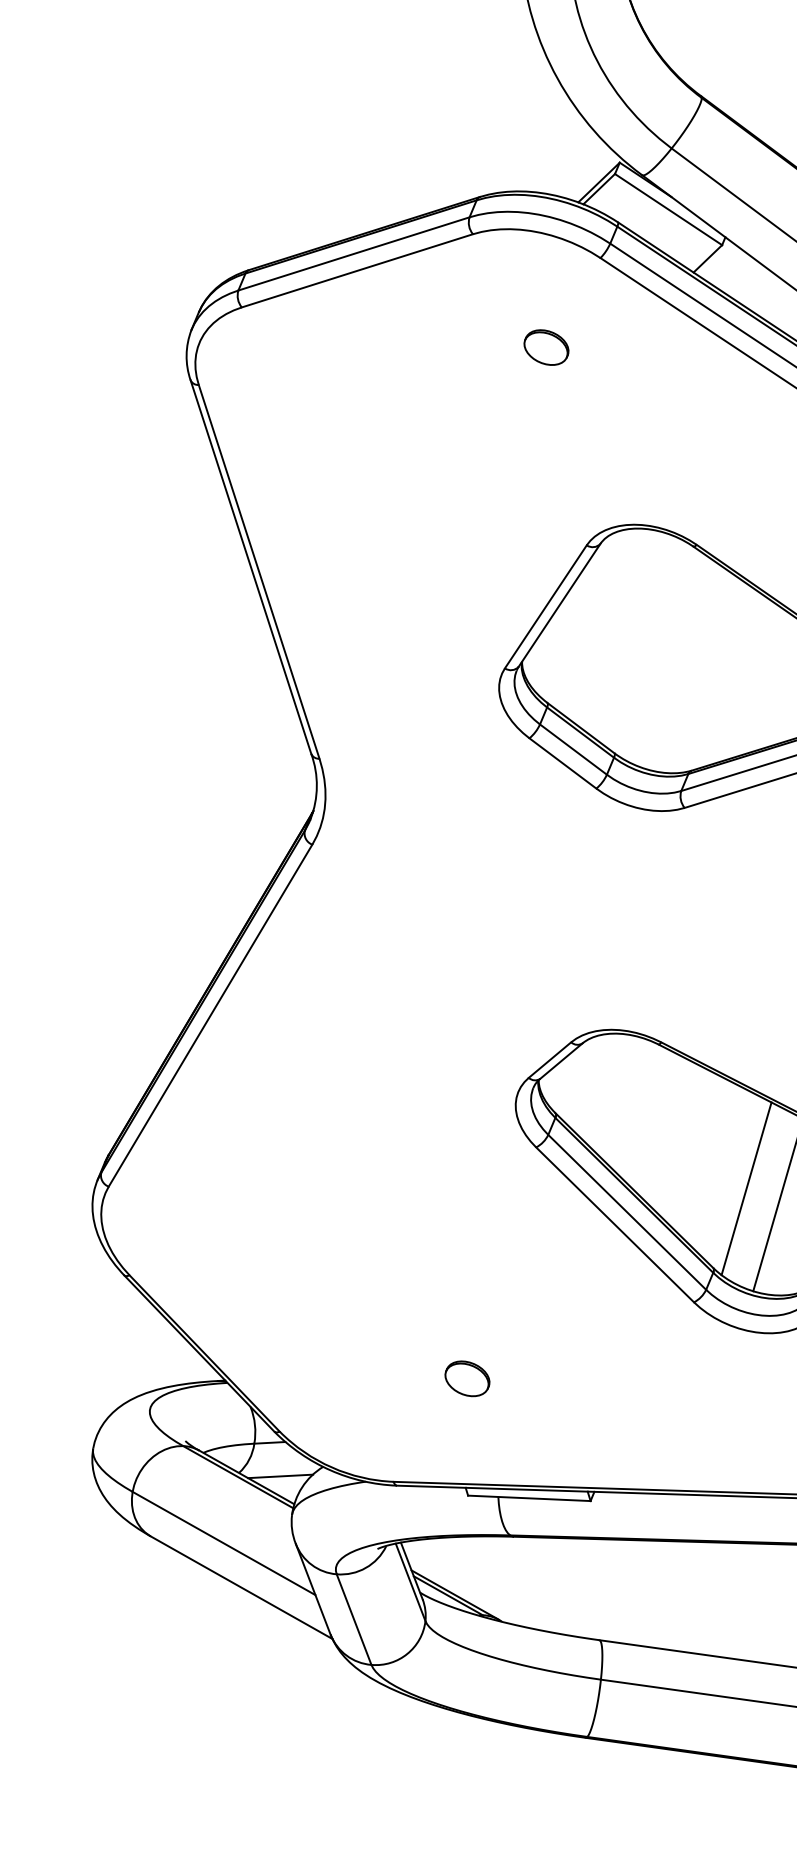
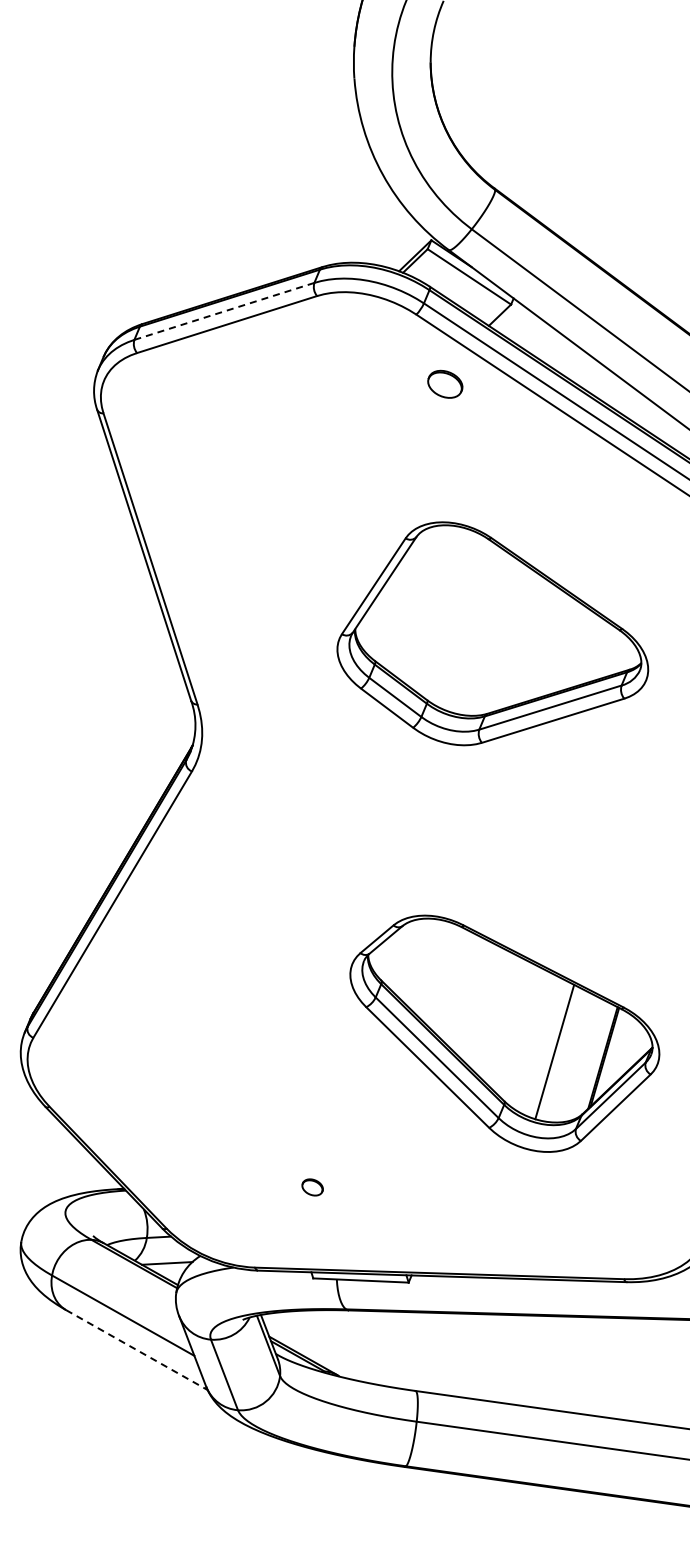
line: (354, 254) -> (224, 311), solid -> dashed
part: (546, 346) -> (445, 383), moved
line: (745, 1188) -> (529, 1039), removed
part: (467, 1378) -> (312, 1187), size x0.6
line: (242, 1588) -> (137, 1350), solid -> dashed

